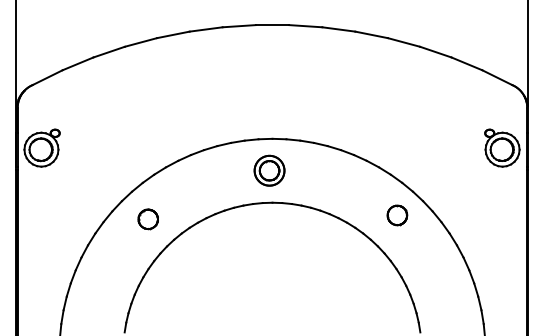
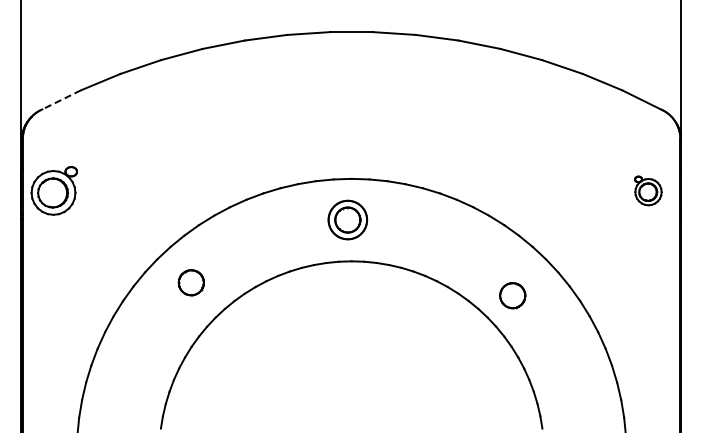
line: (47, 78) -> (61, 100), solid -> dashed
part: (502, 147) -> (648, 190), size x0.6
part: (397, 215) -> (512, 295), moved

